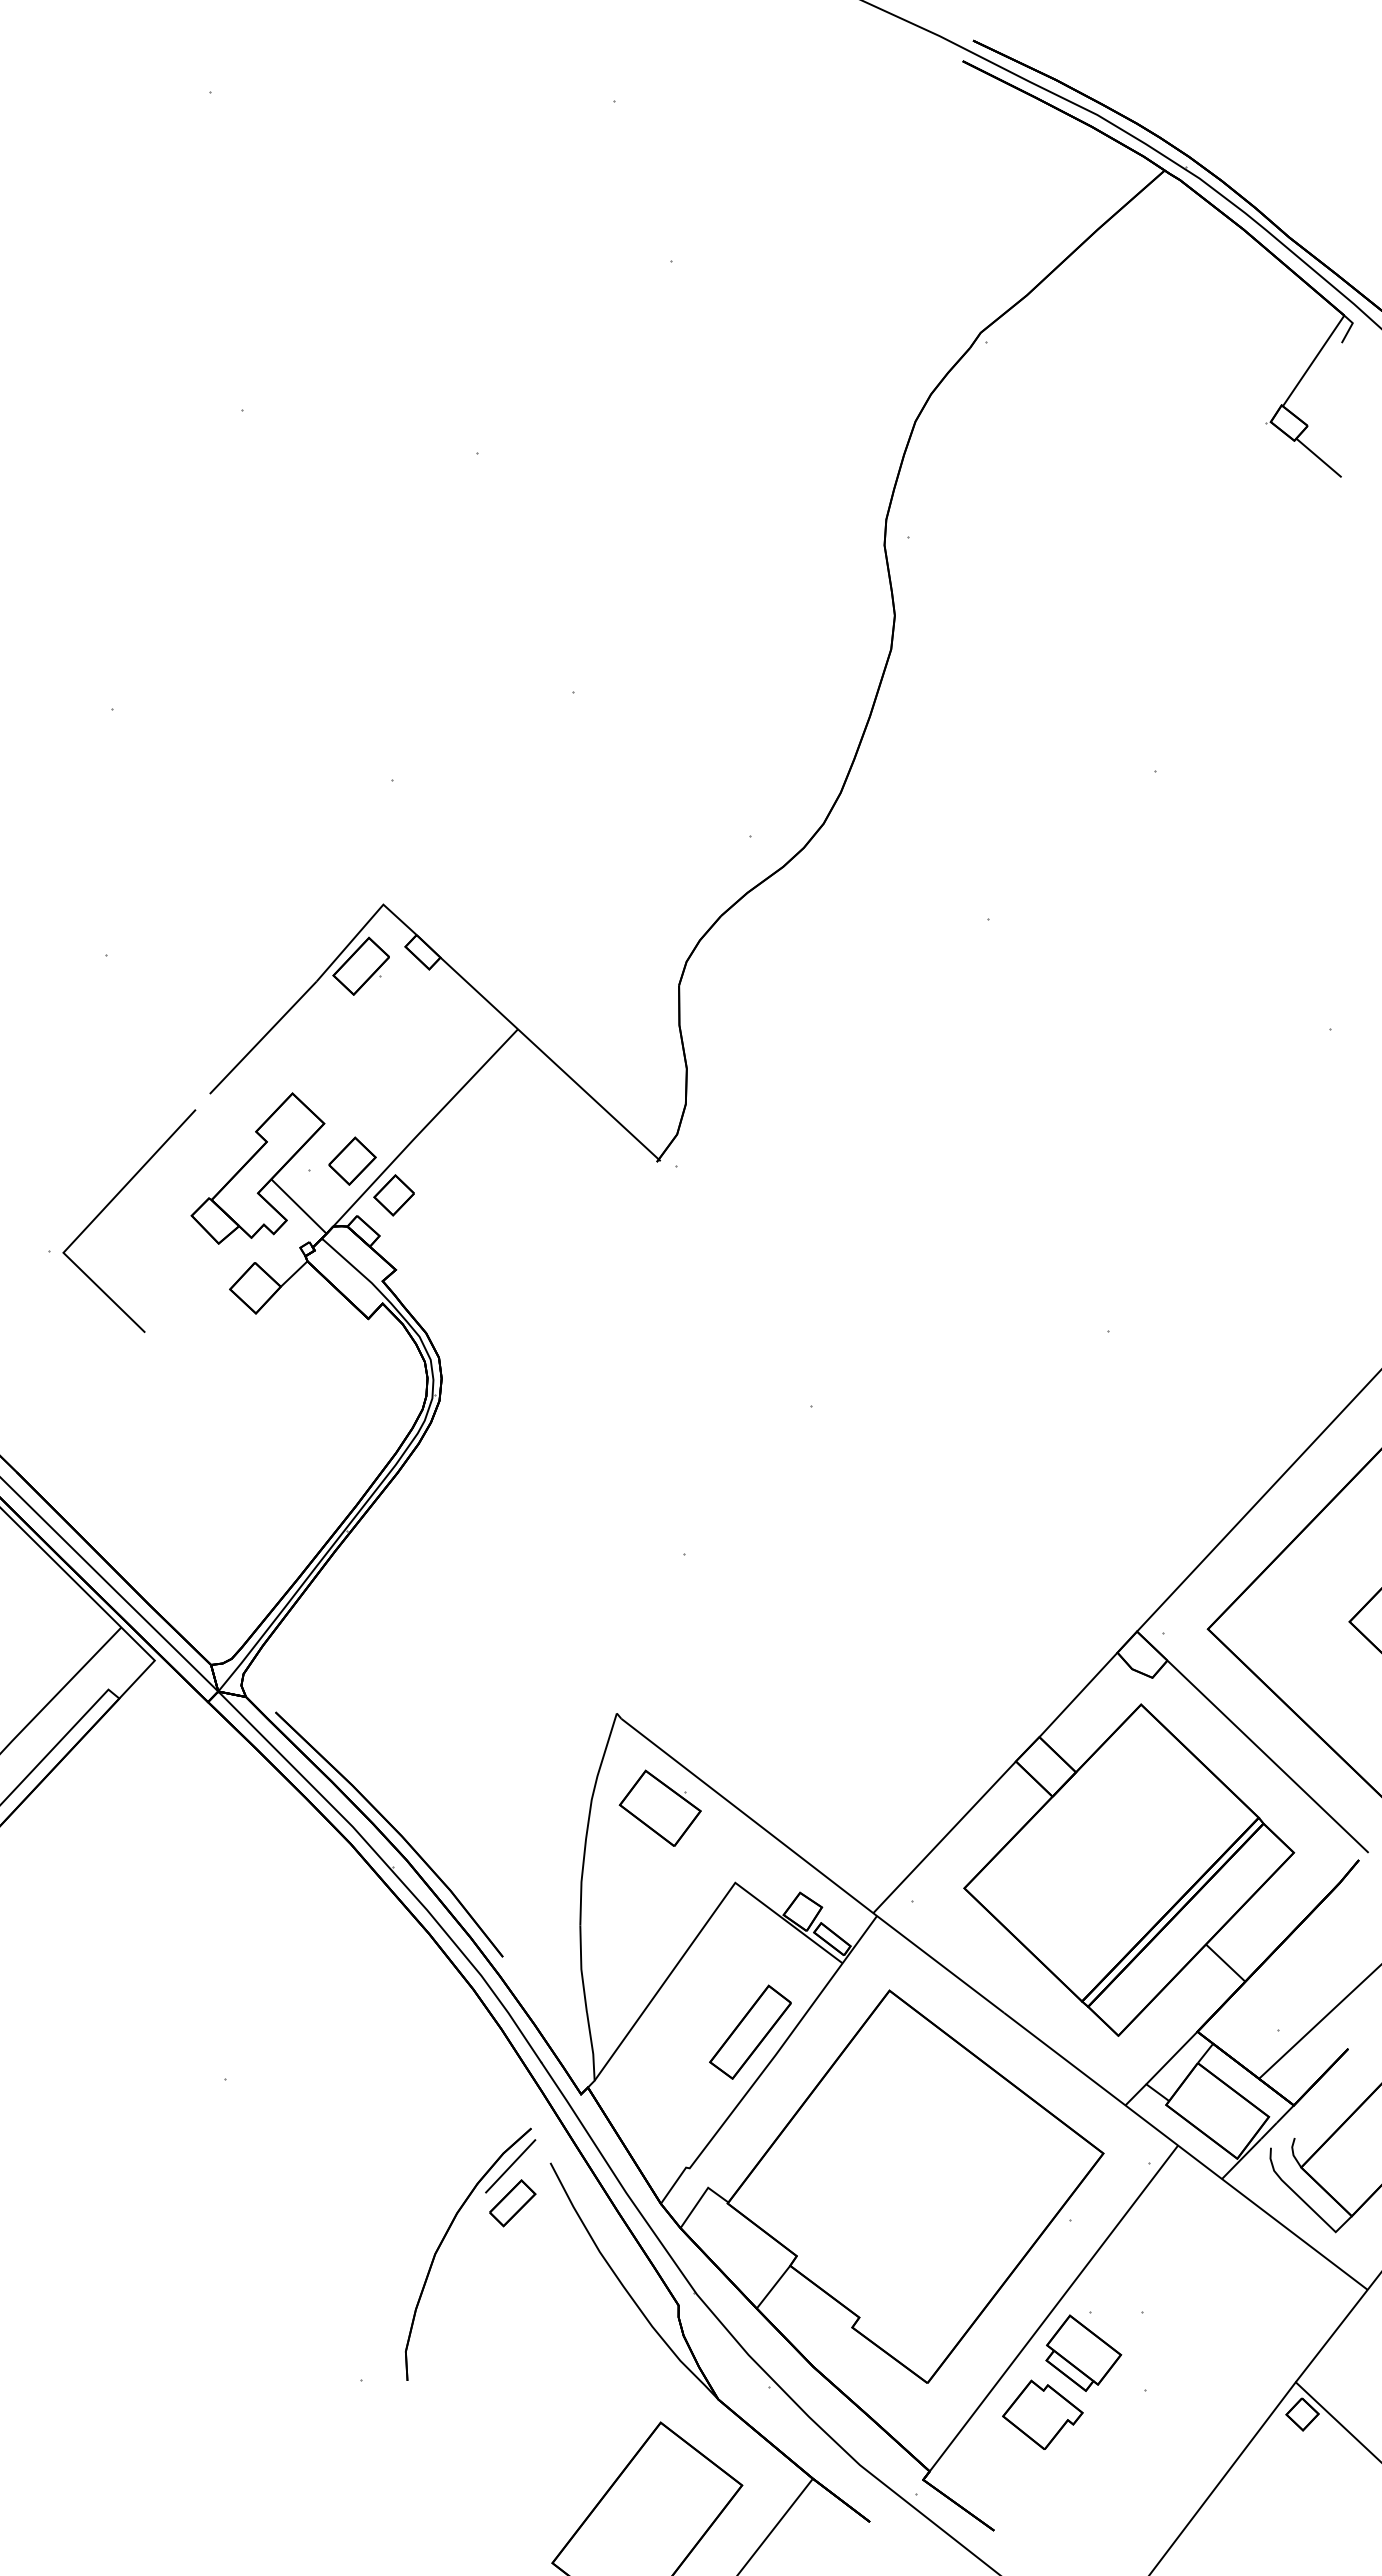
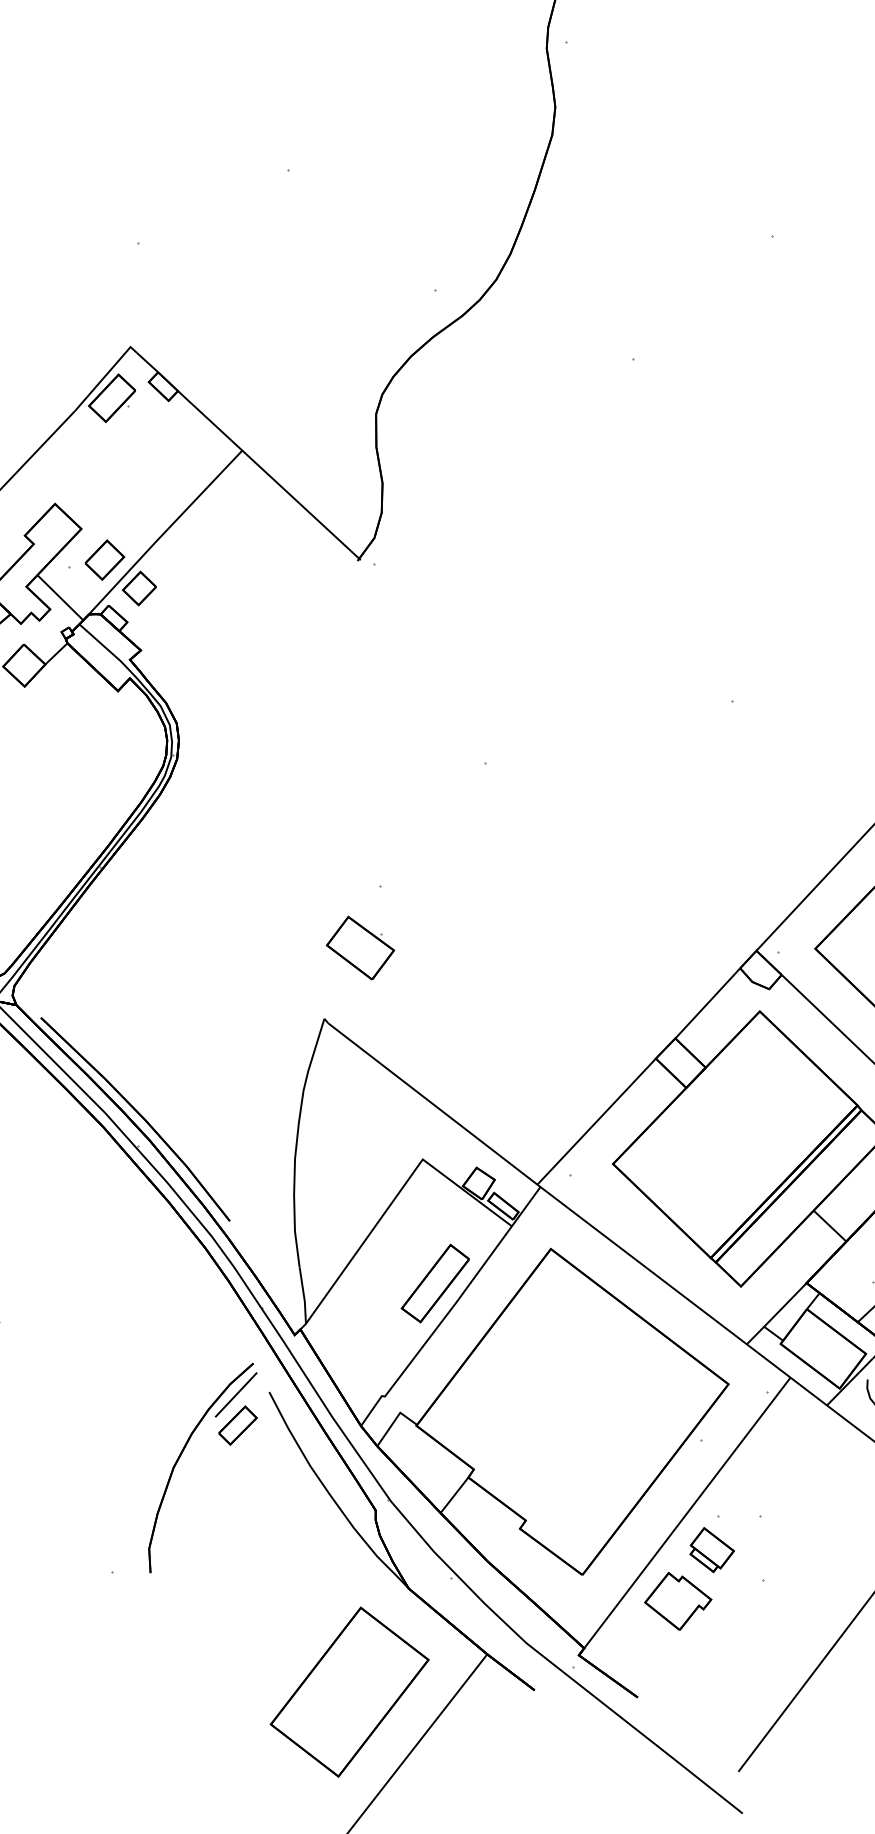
part: (659, 1807) -> (359, 947), moved
part: (1083, 2352) -> (711, 1549), size x0.7

